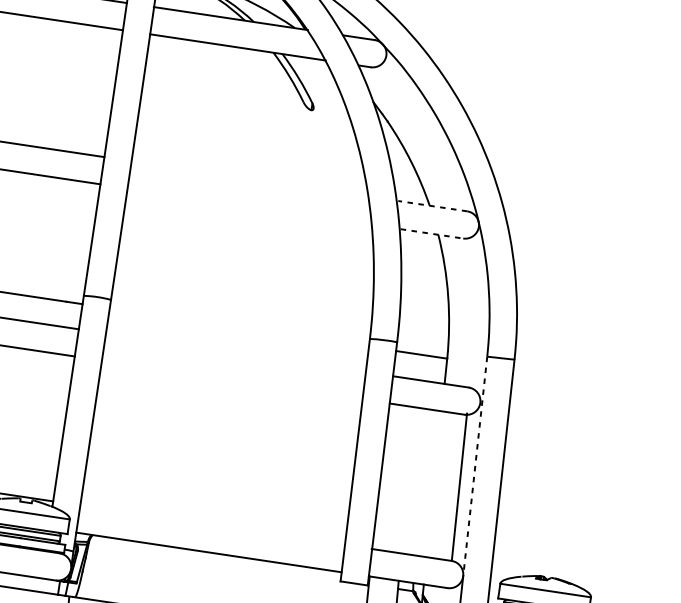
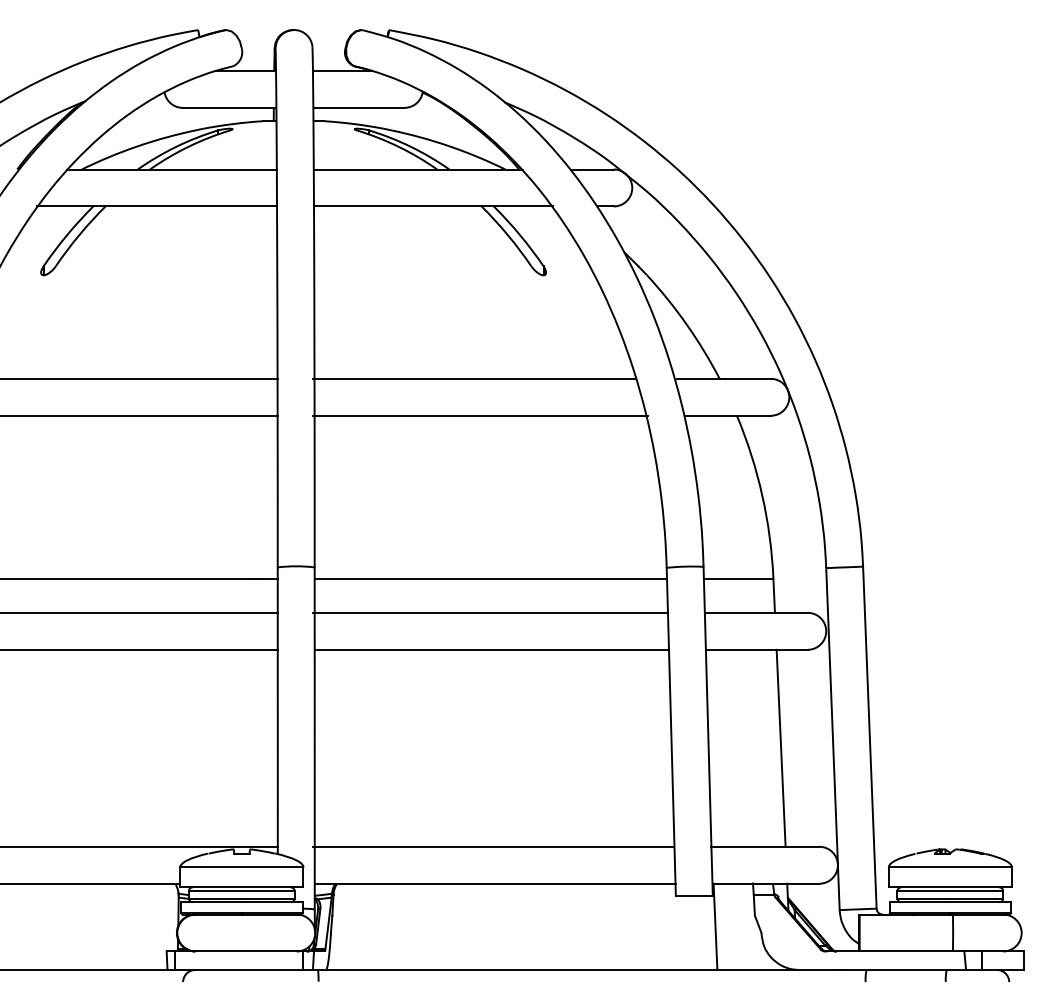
line: (248, 178) -> (473, 378), added
line: (432, 205) -> (723, 378), dashed -> solid
line: (249, 206) -> (480, 415), added
line: (432, 233) -> (728, 415), dashed -> solid
line: (239, 327) -> (490, 578), added
line: (235, 352) -> (490, 612), added
line: (232, 379) -> (491, 649), added
line: (475, 466) -> (832, 716), dashed -> solid
line: (459, 485) -> (780, 747), moved
line: (211, 524) -> (493, 846), added

